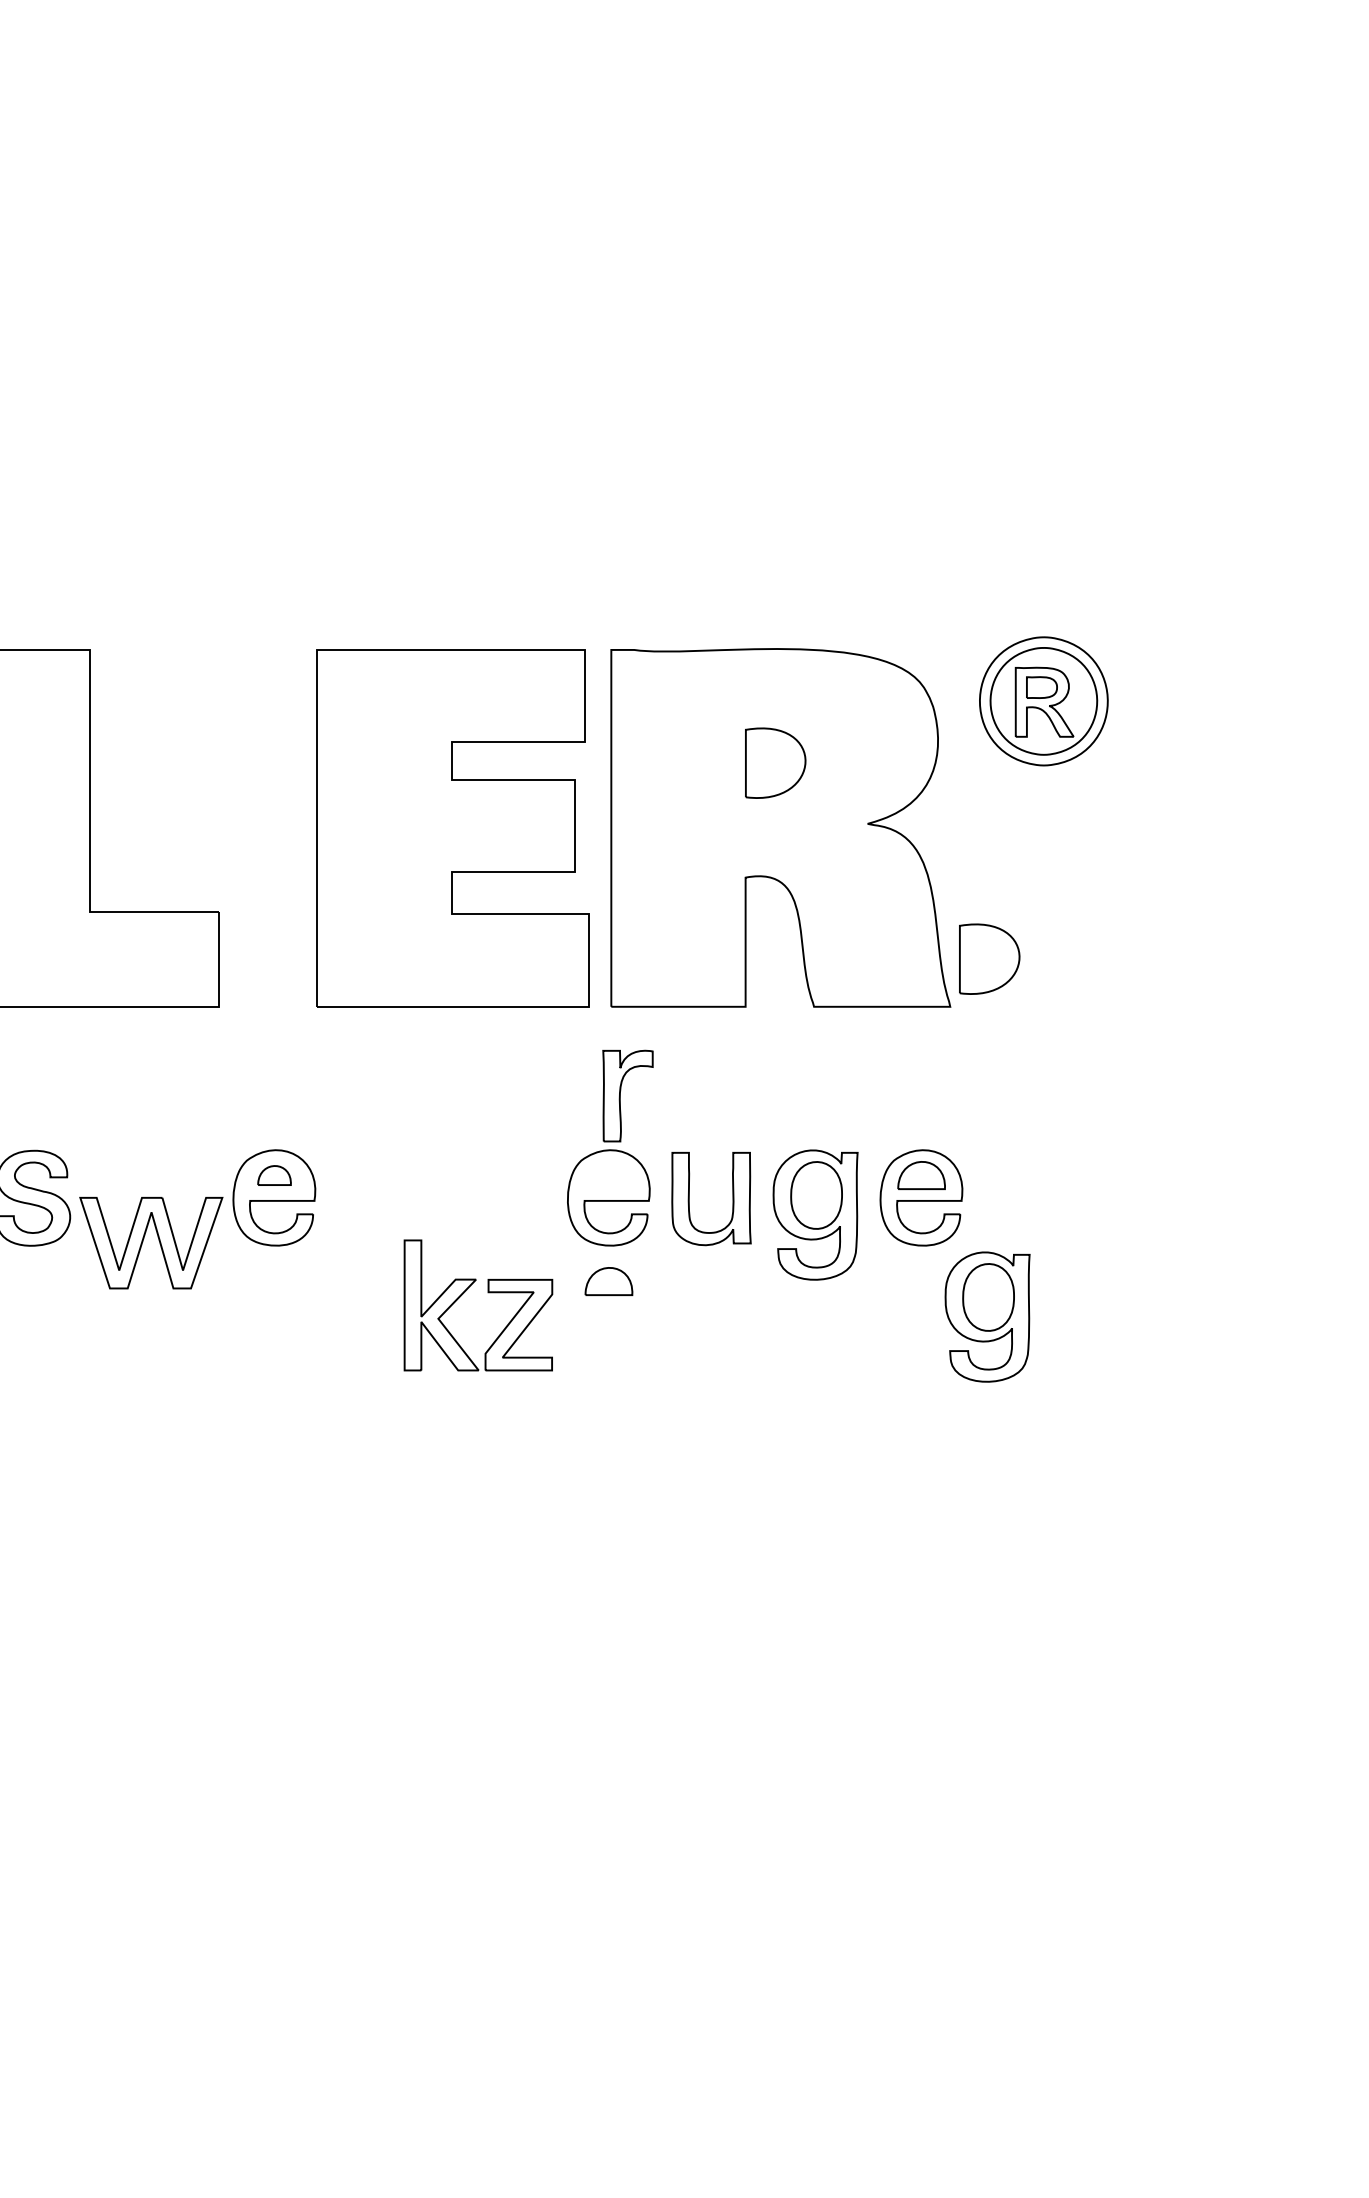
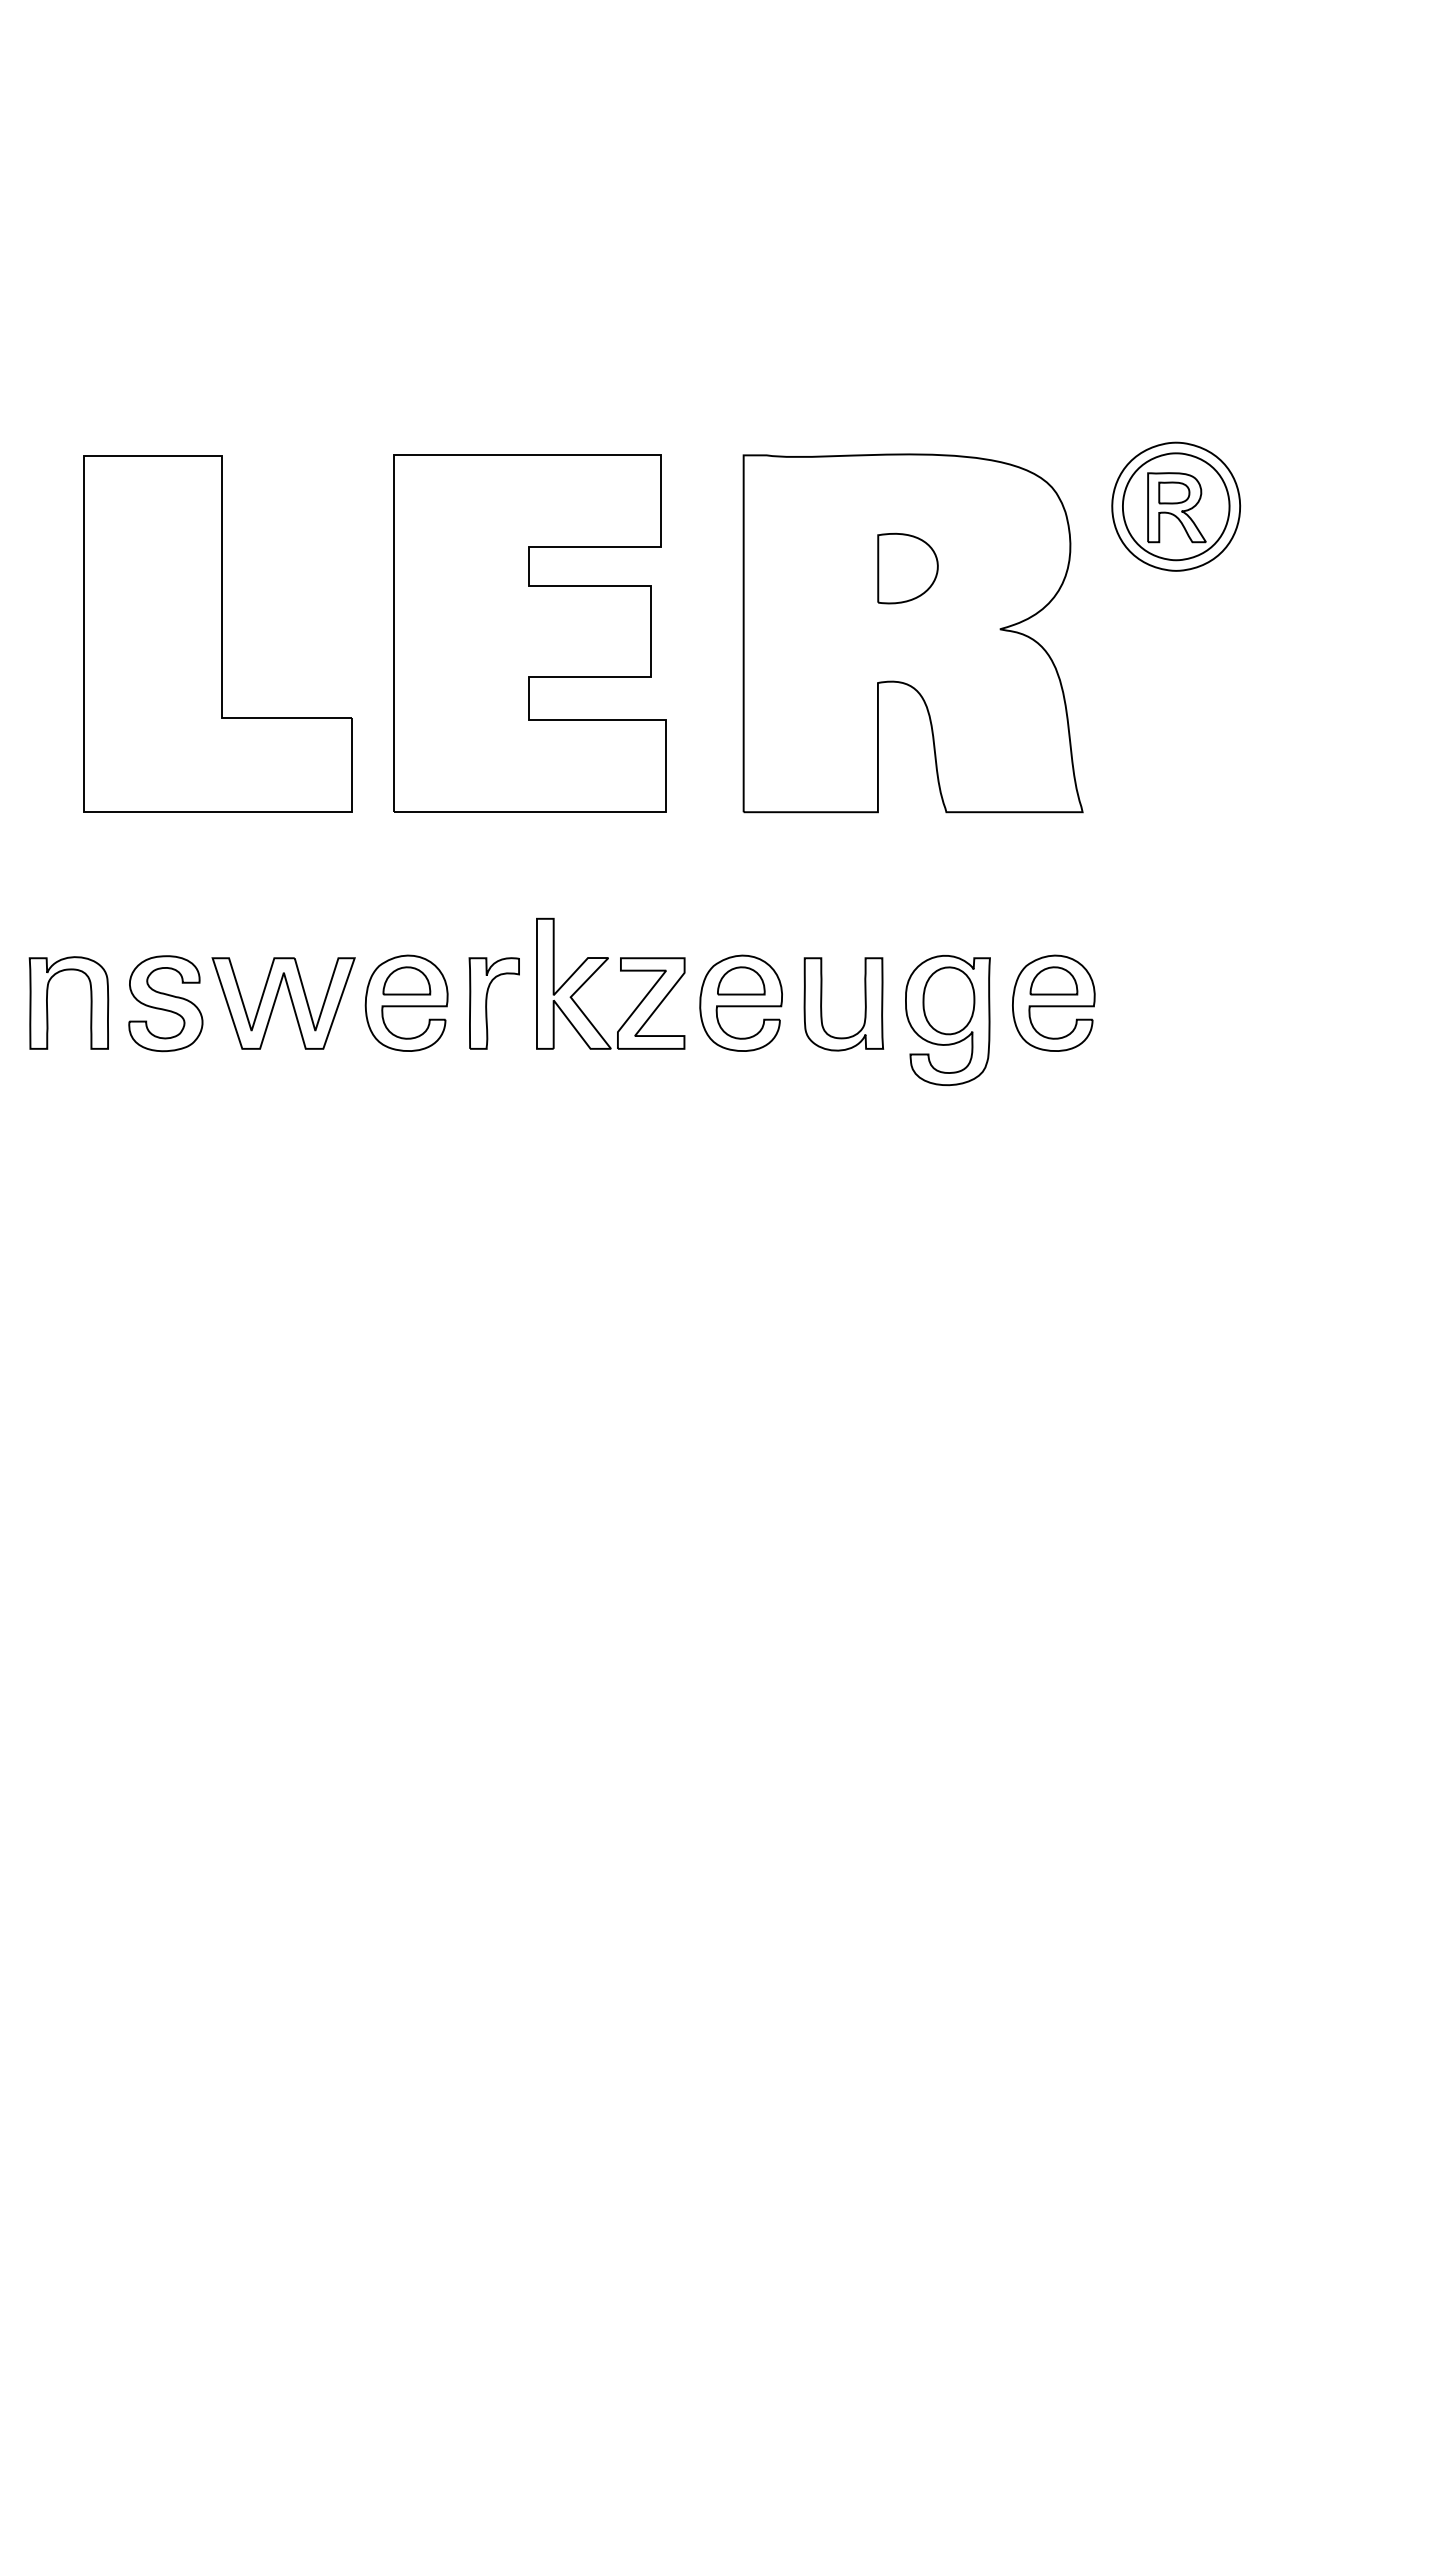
part: (453, 828) -> (529, 633), moved
part: (989, 959) -> (1121, 764), removed
part: (627, 1096) -> (493, 1003), moved
part: (274, 1175) -> (406, 980), size x1.43
part: (144, 1240) -> (276, 1000), moved
part: (609, 1281) -> (741, 980), moved
part: (488, 1293) -> (620, 971), moved
part: (987, 1317) -> (1119, 1122), removed

